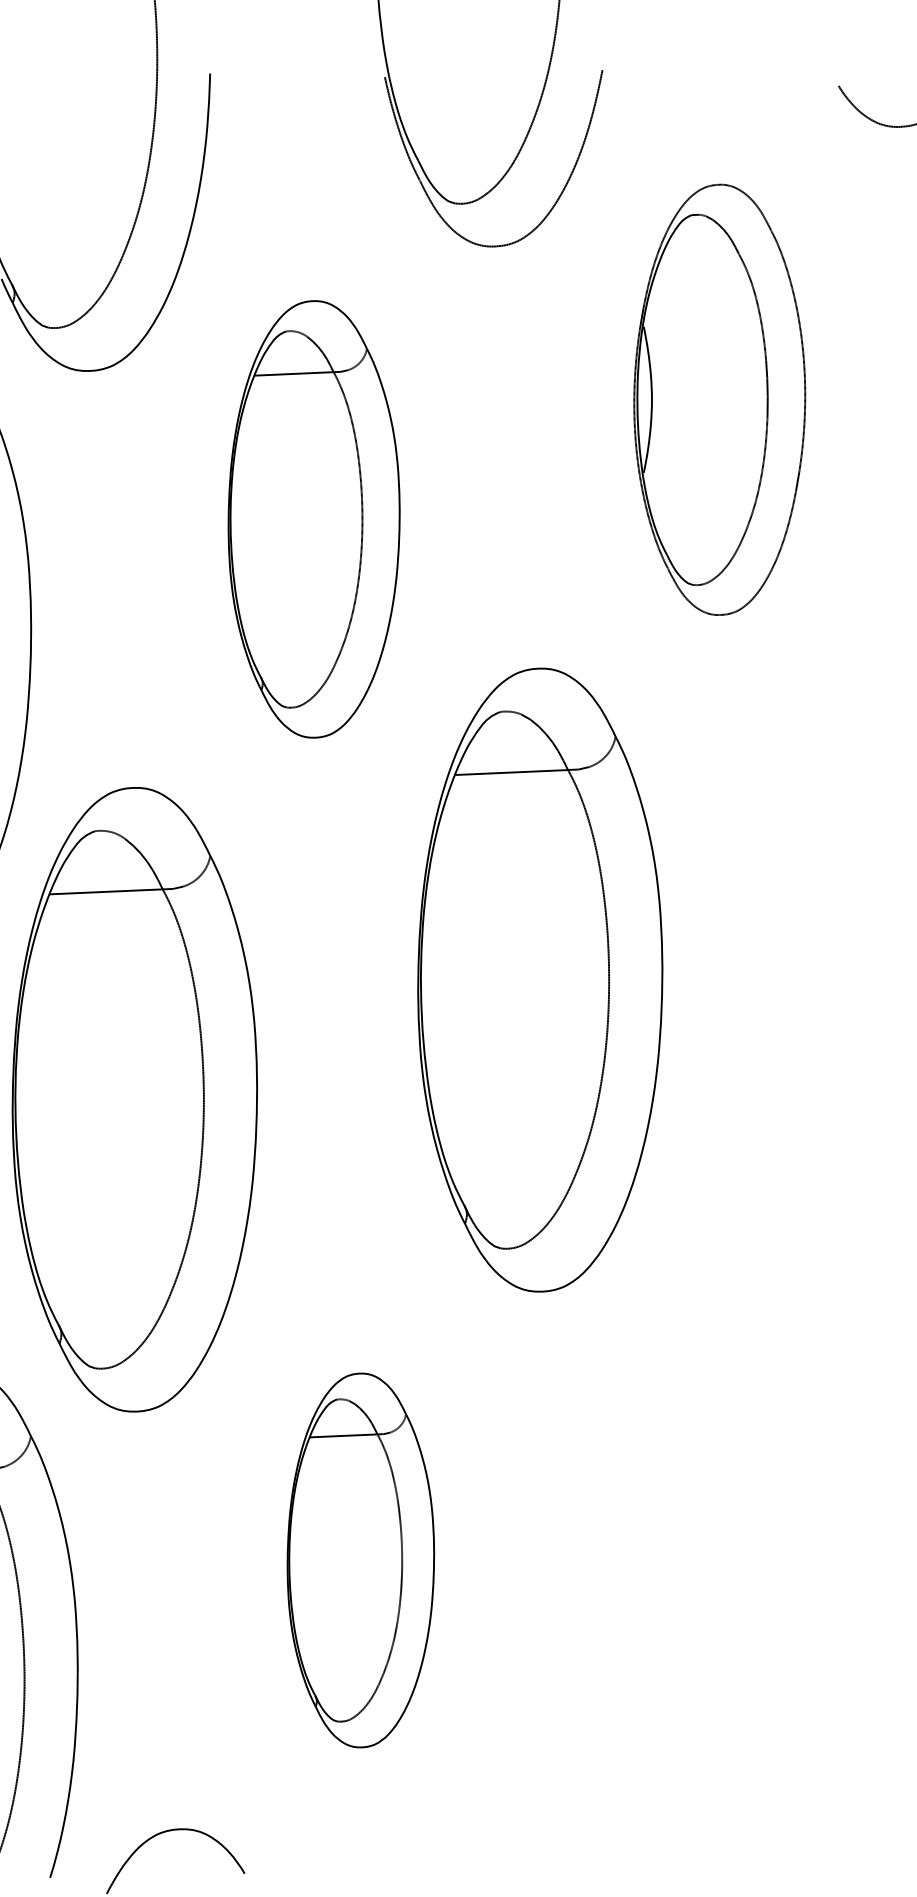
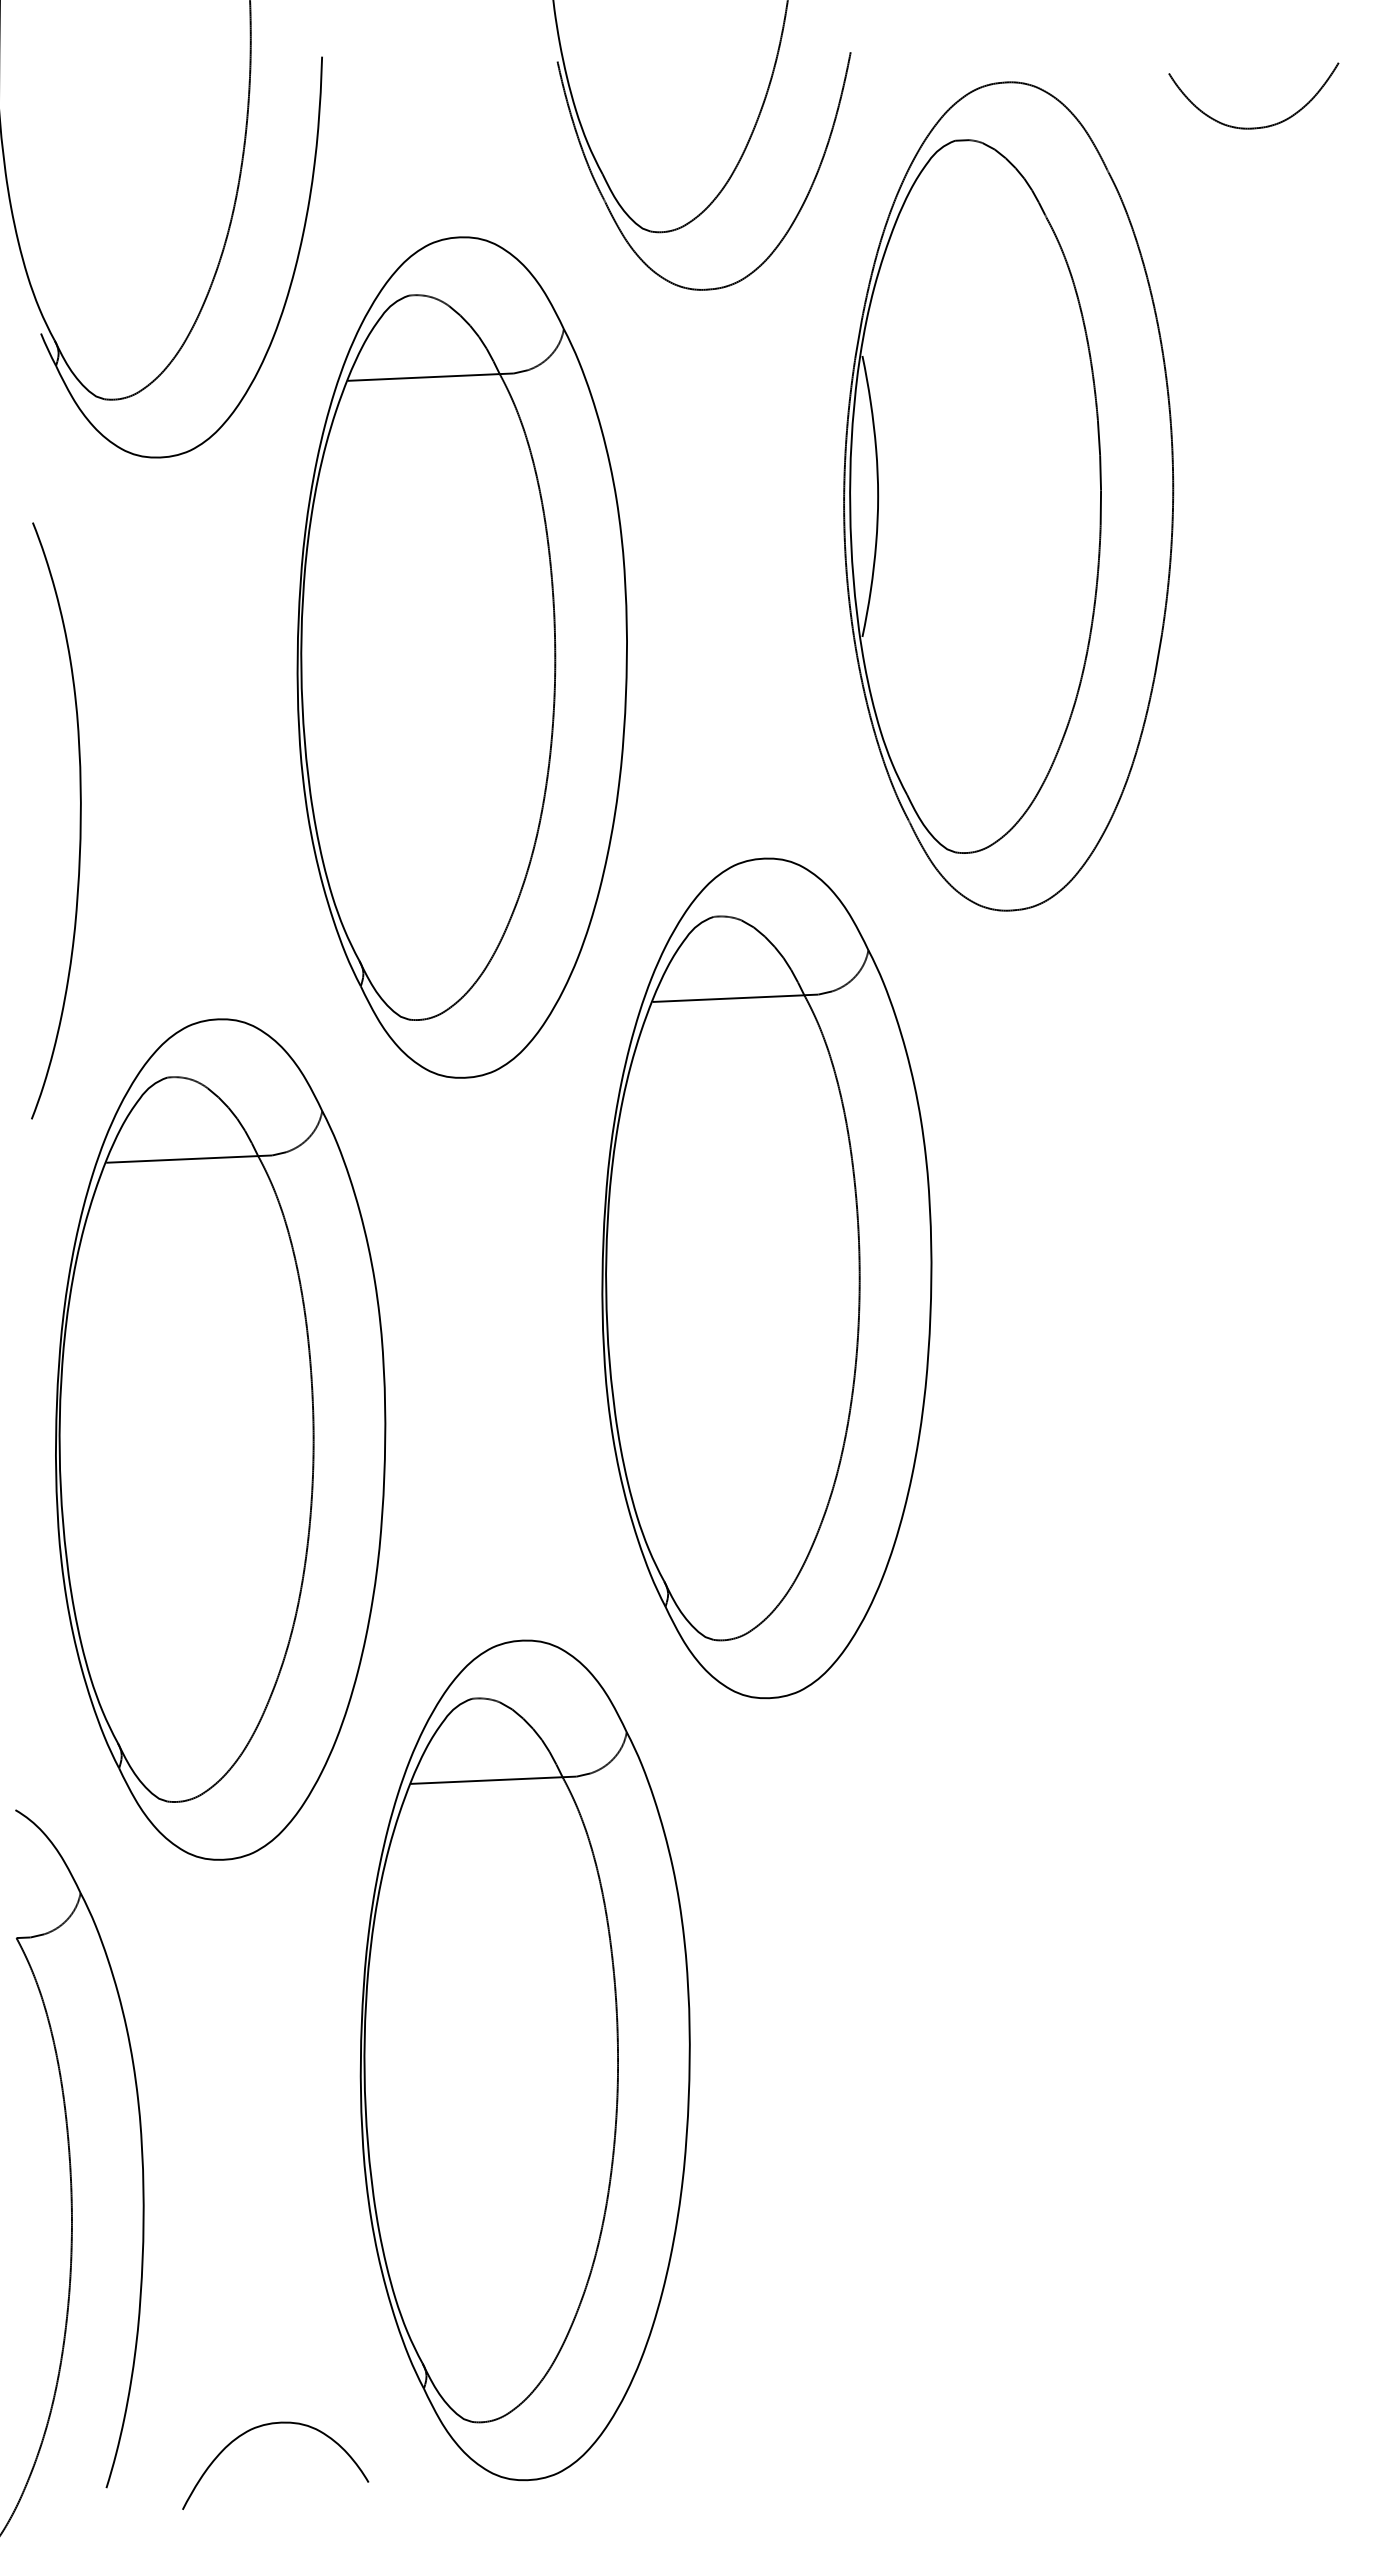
part: (719, 399) -> (1008, 496), size x1.43
part: (313, 519) -> (461, 657), size x1.43
part: (360, 1560) -> (524, 2060), size x1.67

